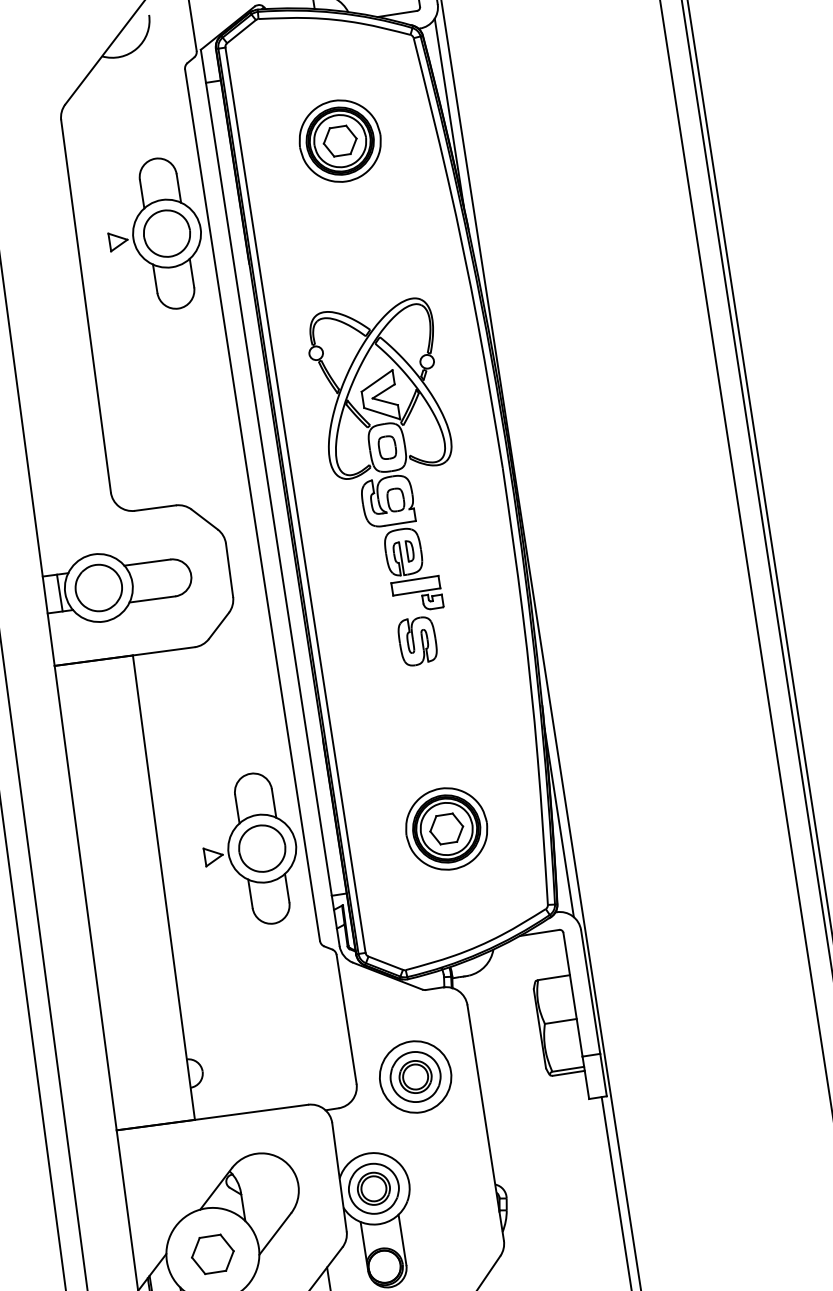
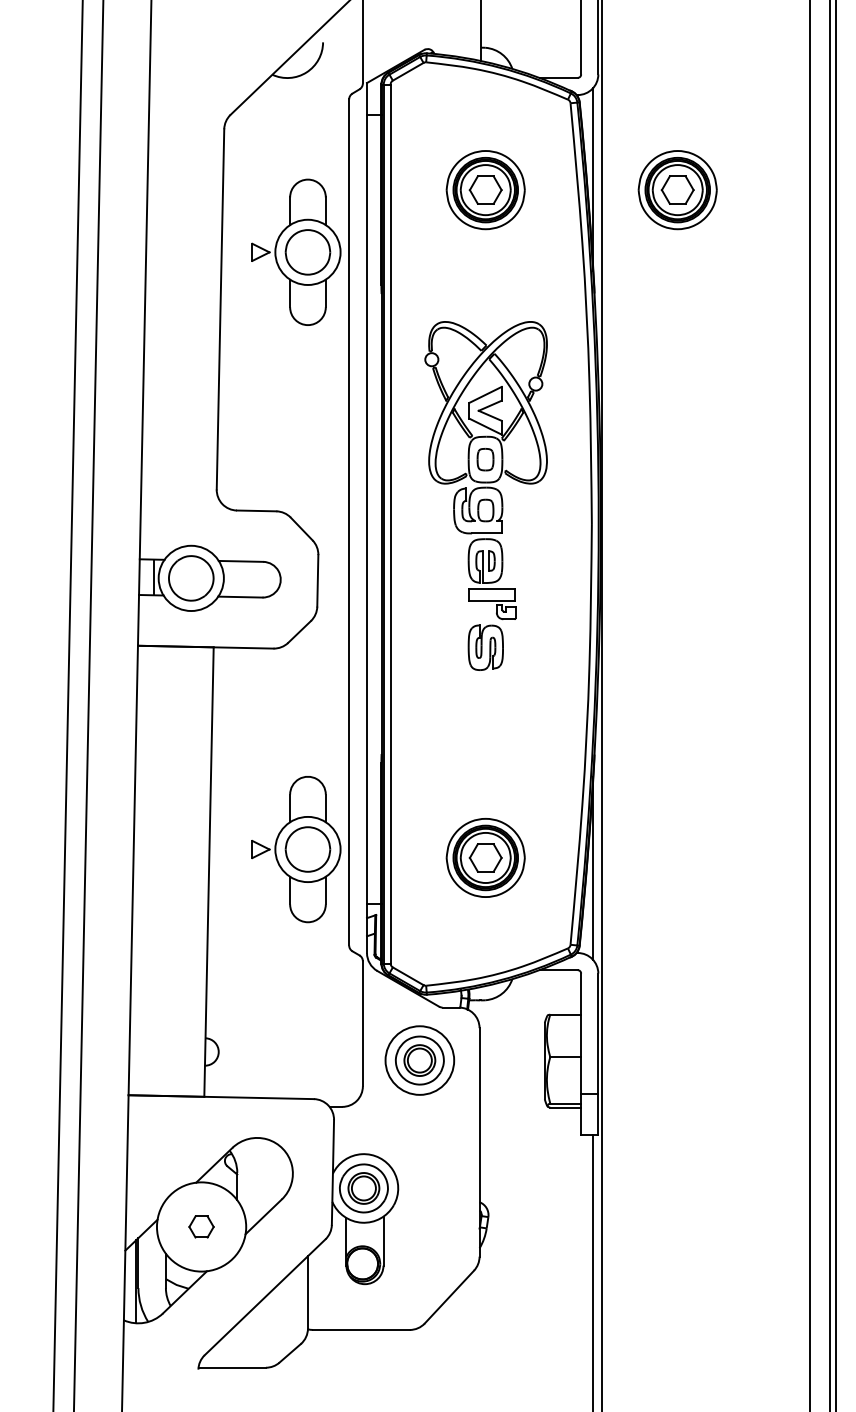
part: (537, 110) -> (677, 190), added
part: (393, 484) -> (485, 495), moved
part: (415, 1077) -> (419, 1060), moved
part: (212, 1253) -> (201, 1226), size x0.6

